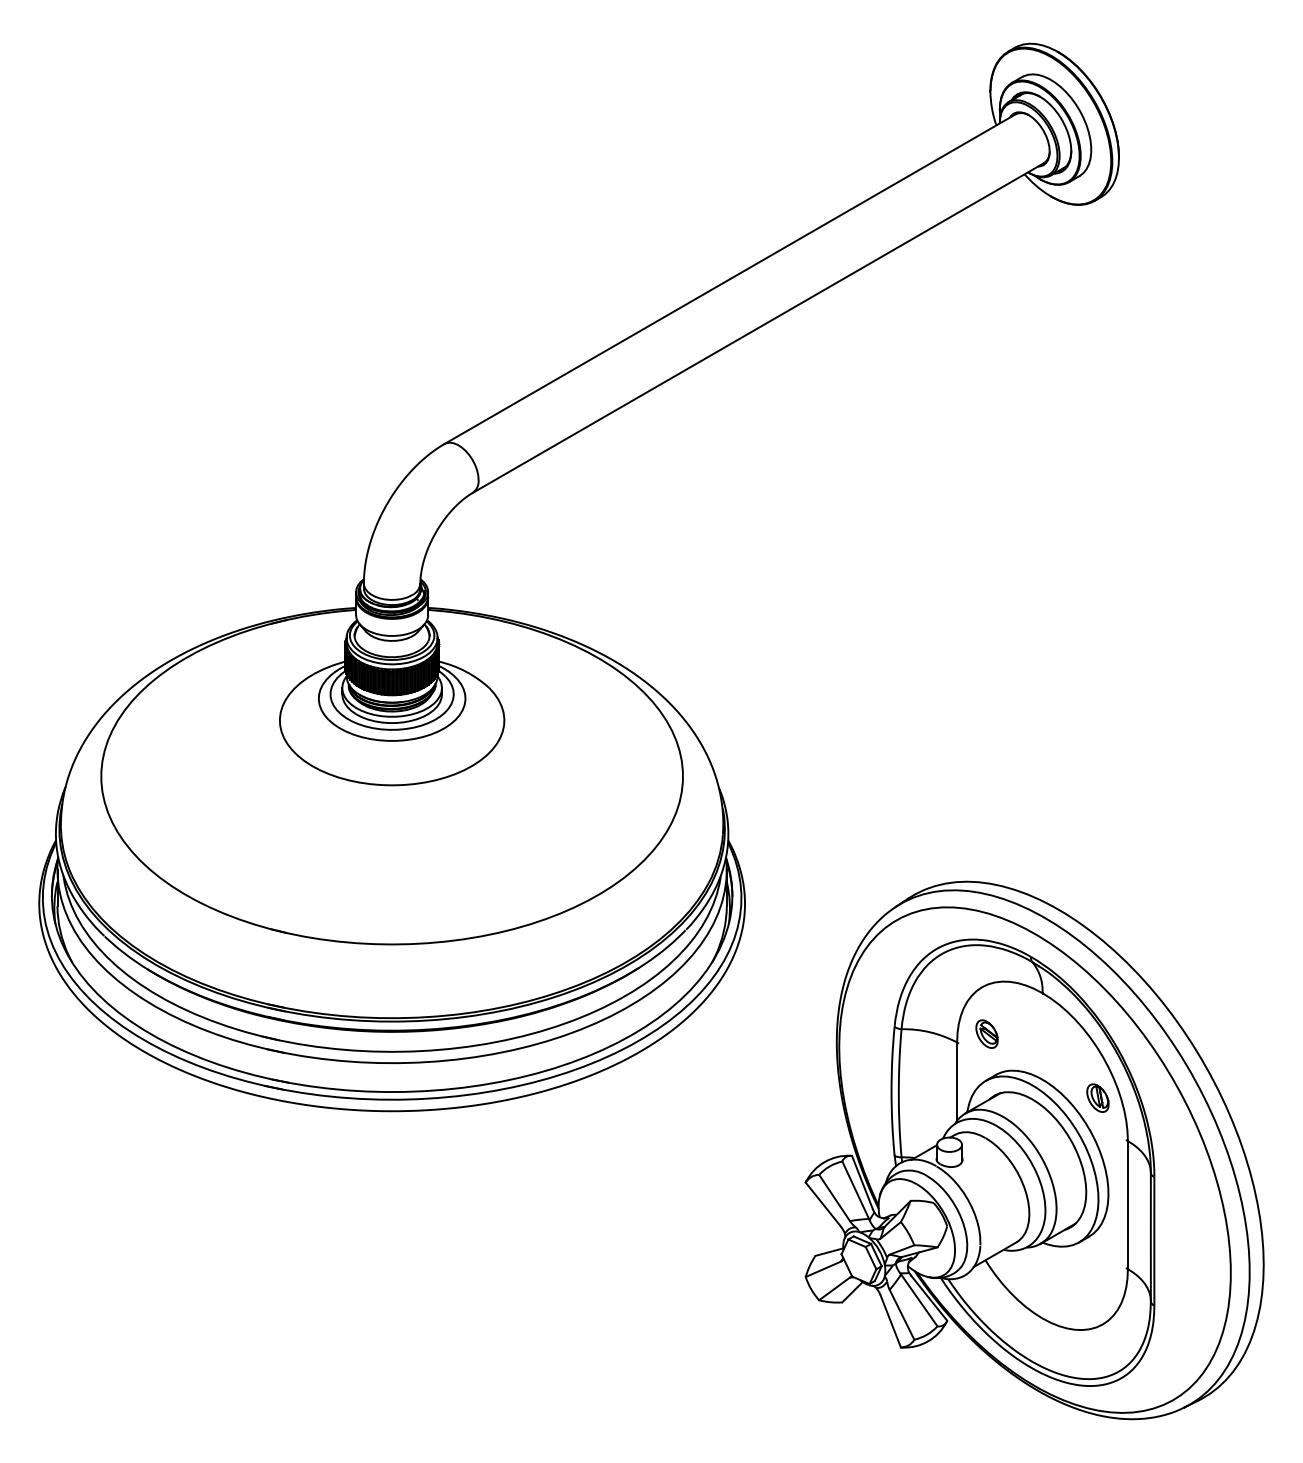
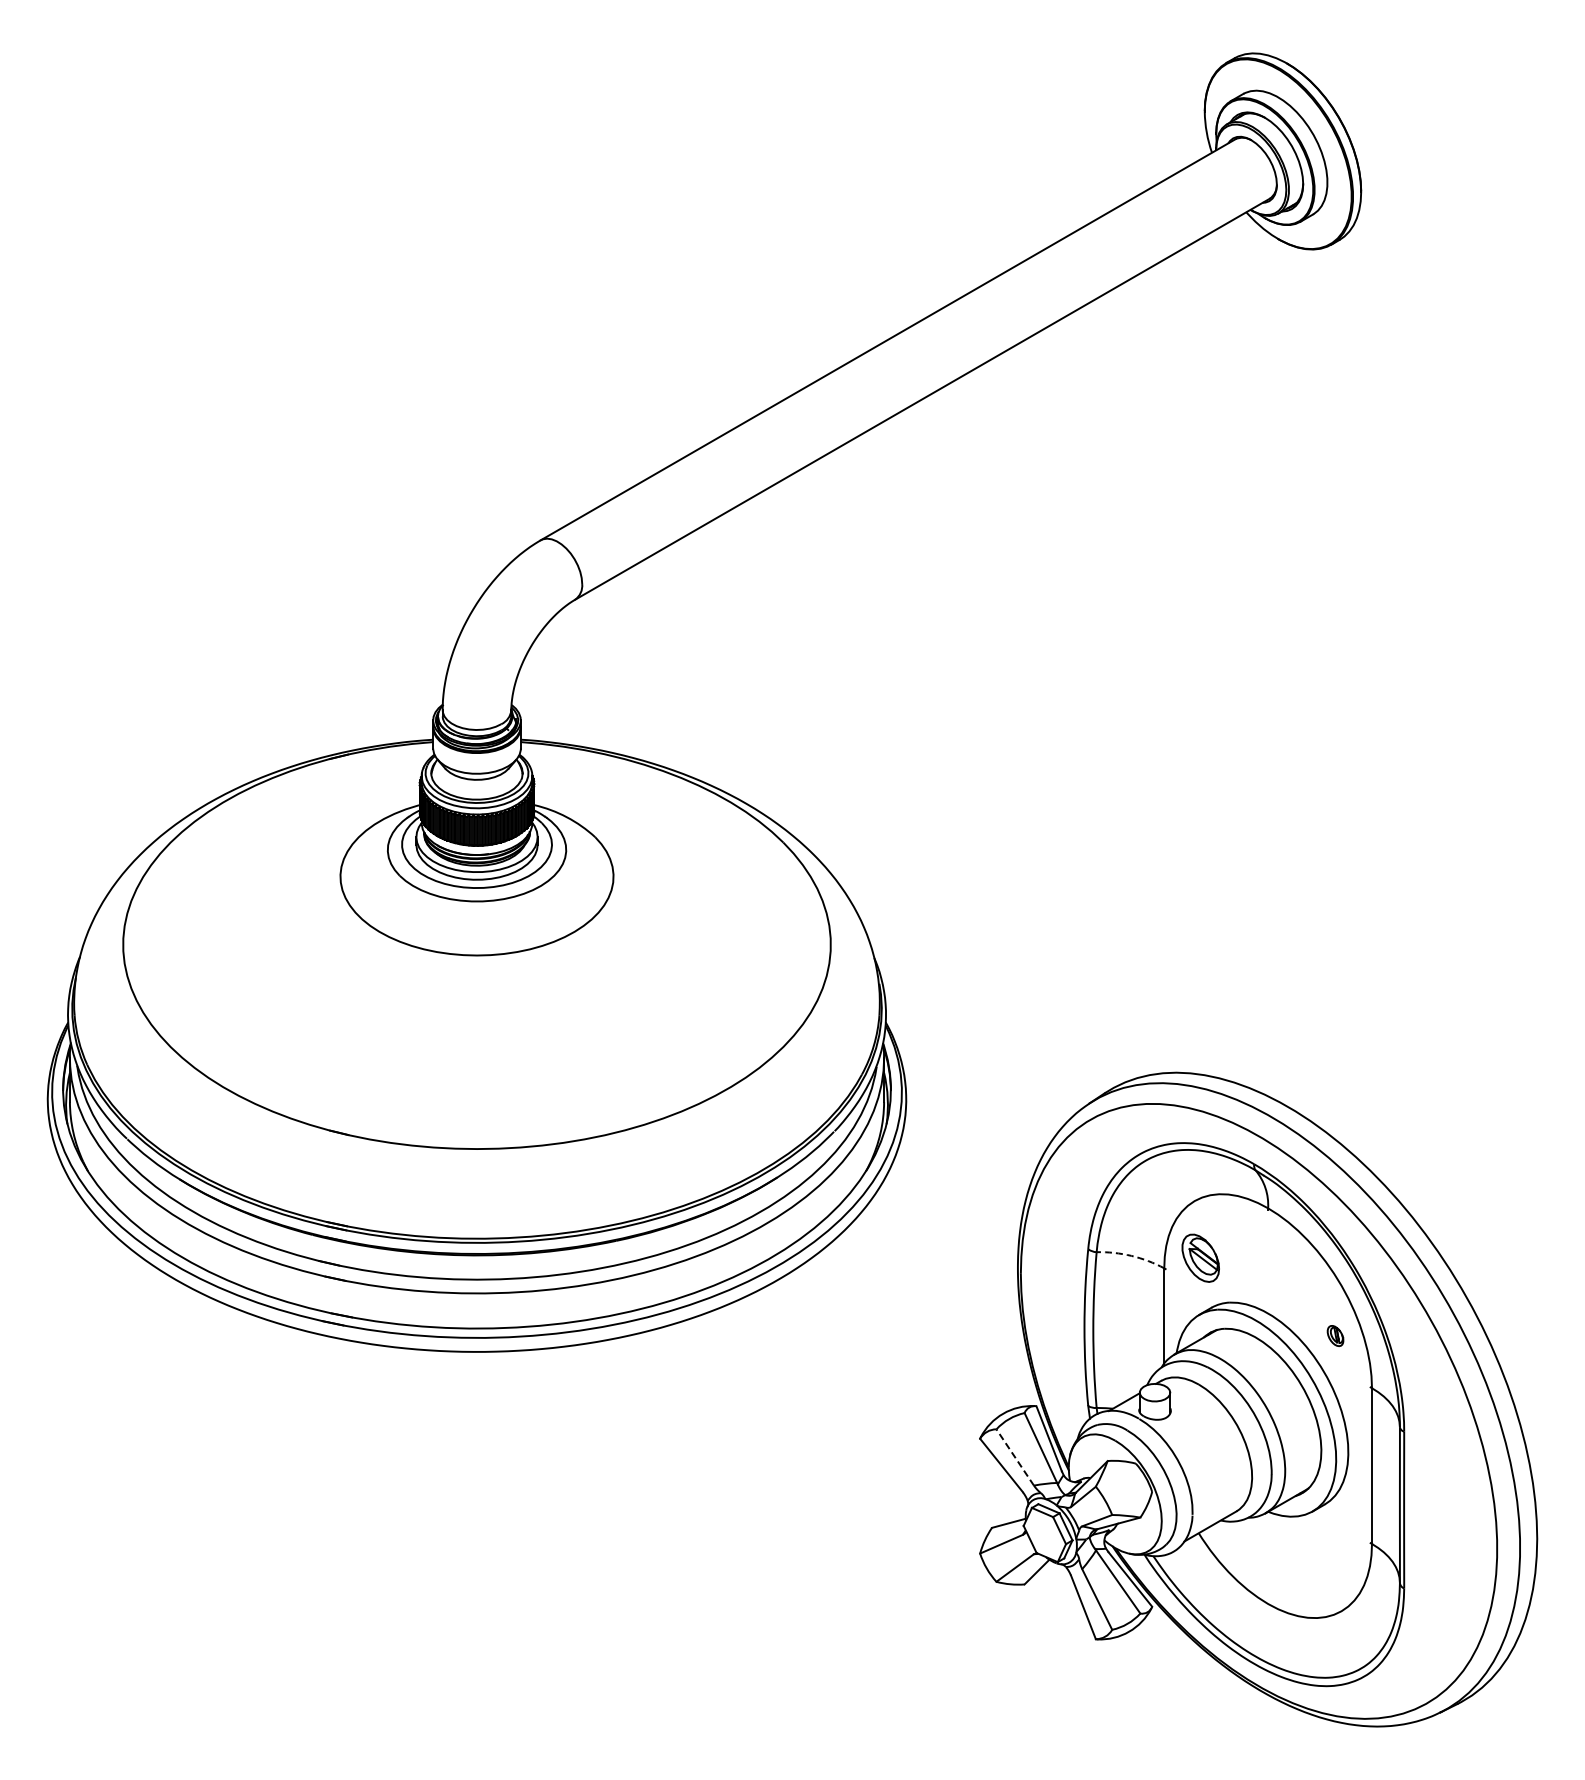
arc: (930, 1031) -> (1131, 1255), solid -> dashed
part: (986, 1033) -> (1200, 1257), size x1.4
part: (1097, 1097) -> (1335, 1335), size x0.6
line: (834, 1198) -> (1015, 1457), solid -> dashed

